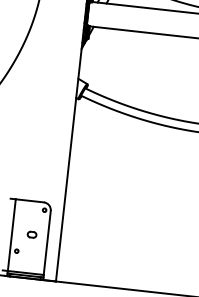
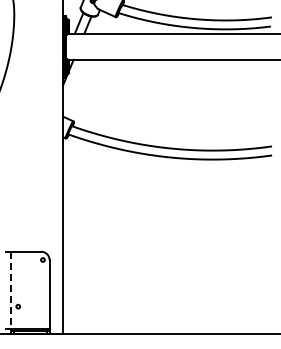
part: (32, 234) -> (32, 287), removed
line: (12, 235) -> (11, 290), solid -> dashed

